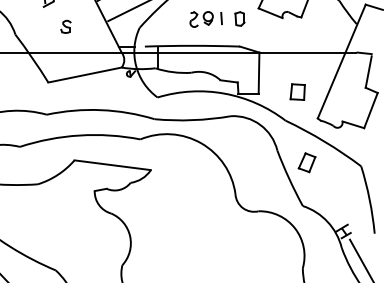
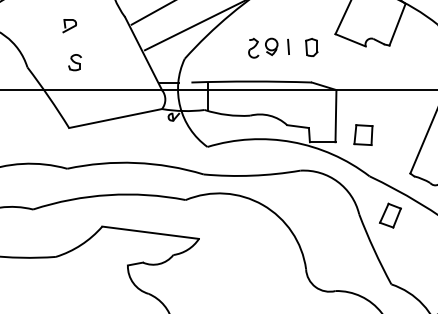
part: (65, 26) -> (74, 62), moved
part: (297, 91) -> (363, 134), moved
part: (306, 162) -> (389, 215), moved

